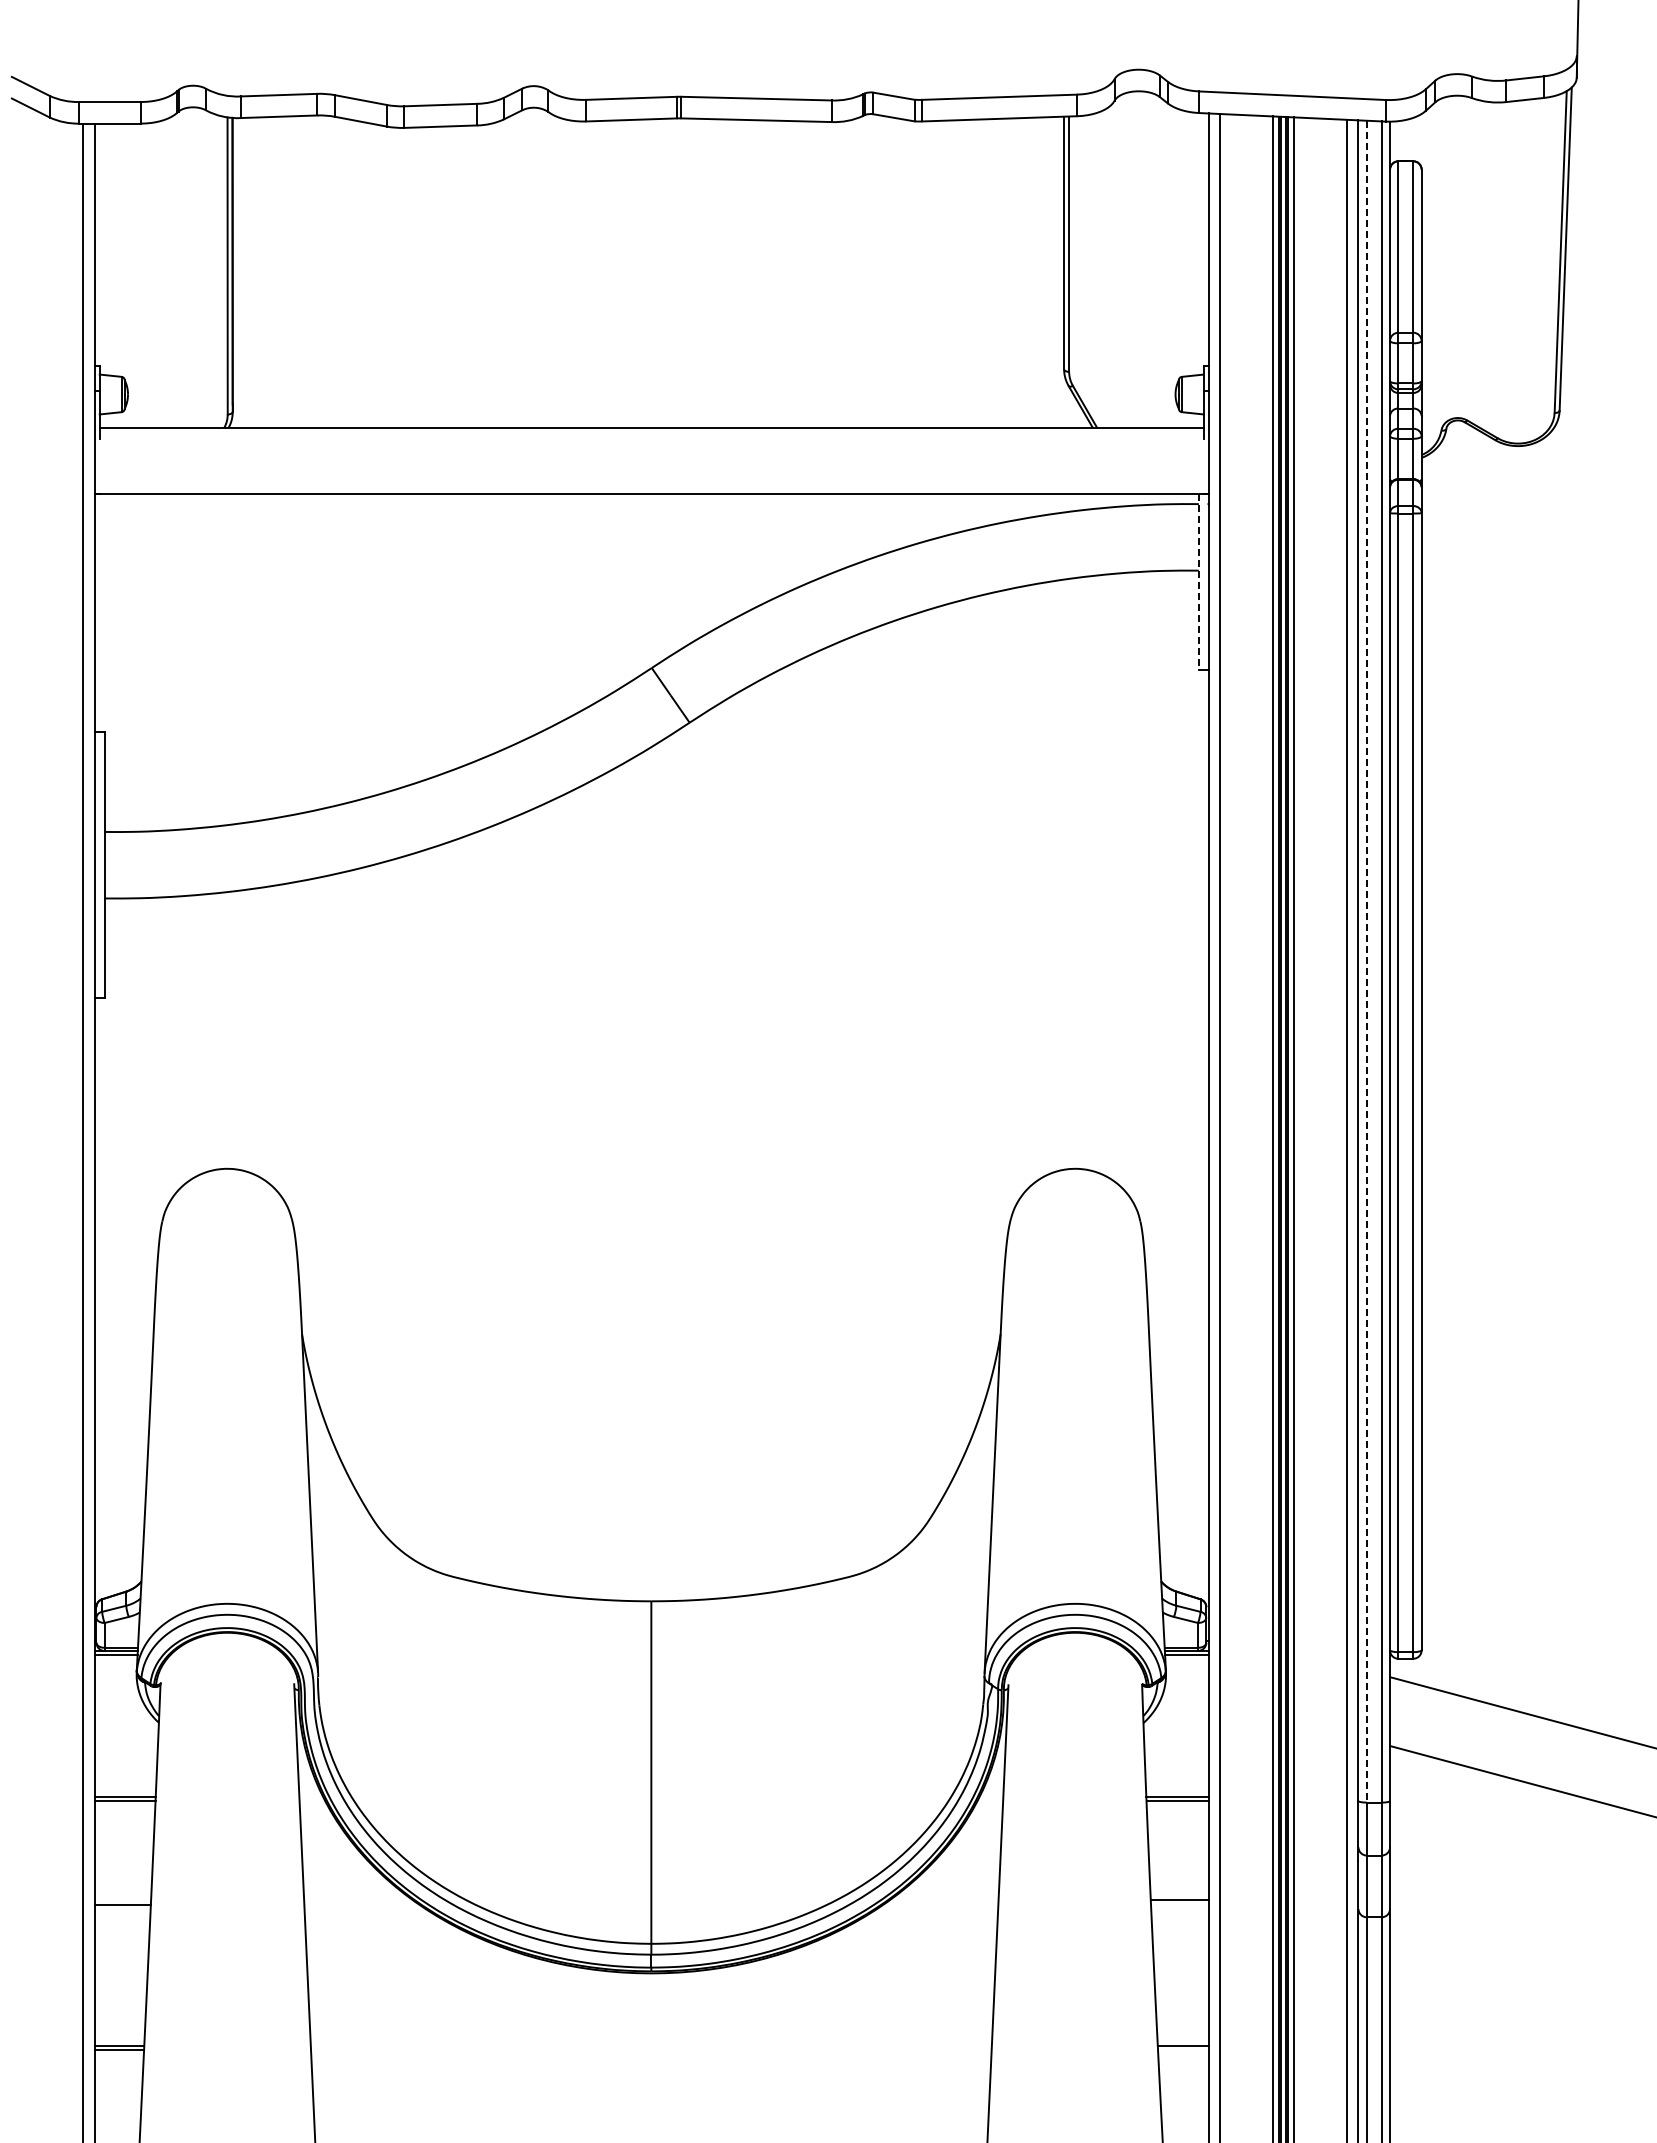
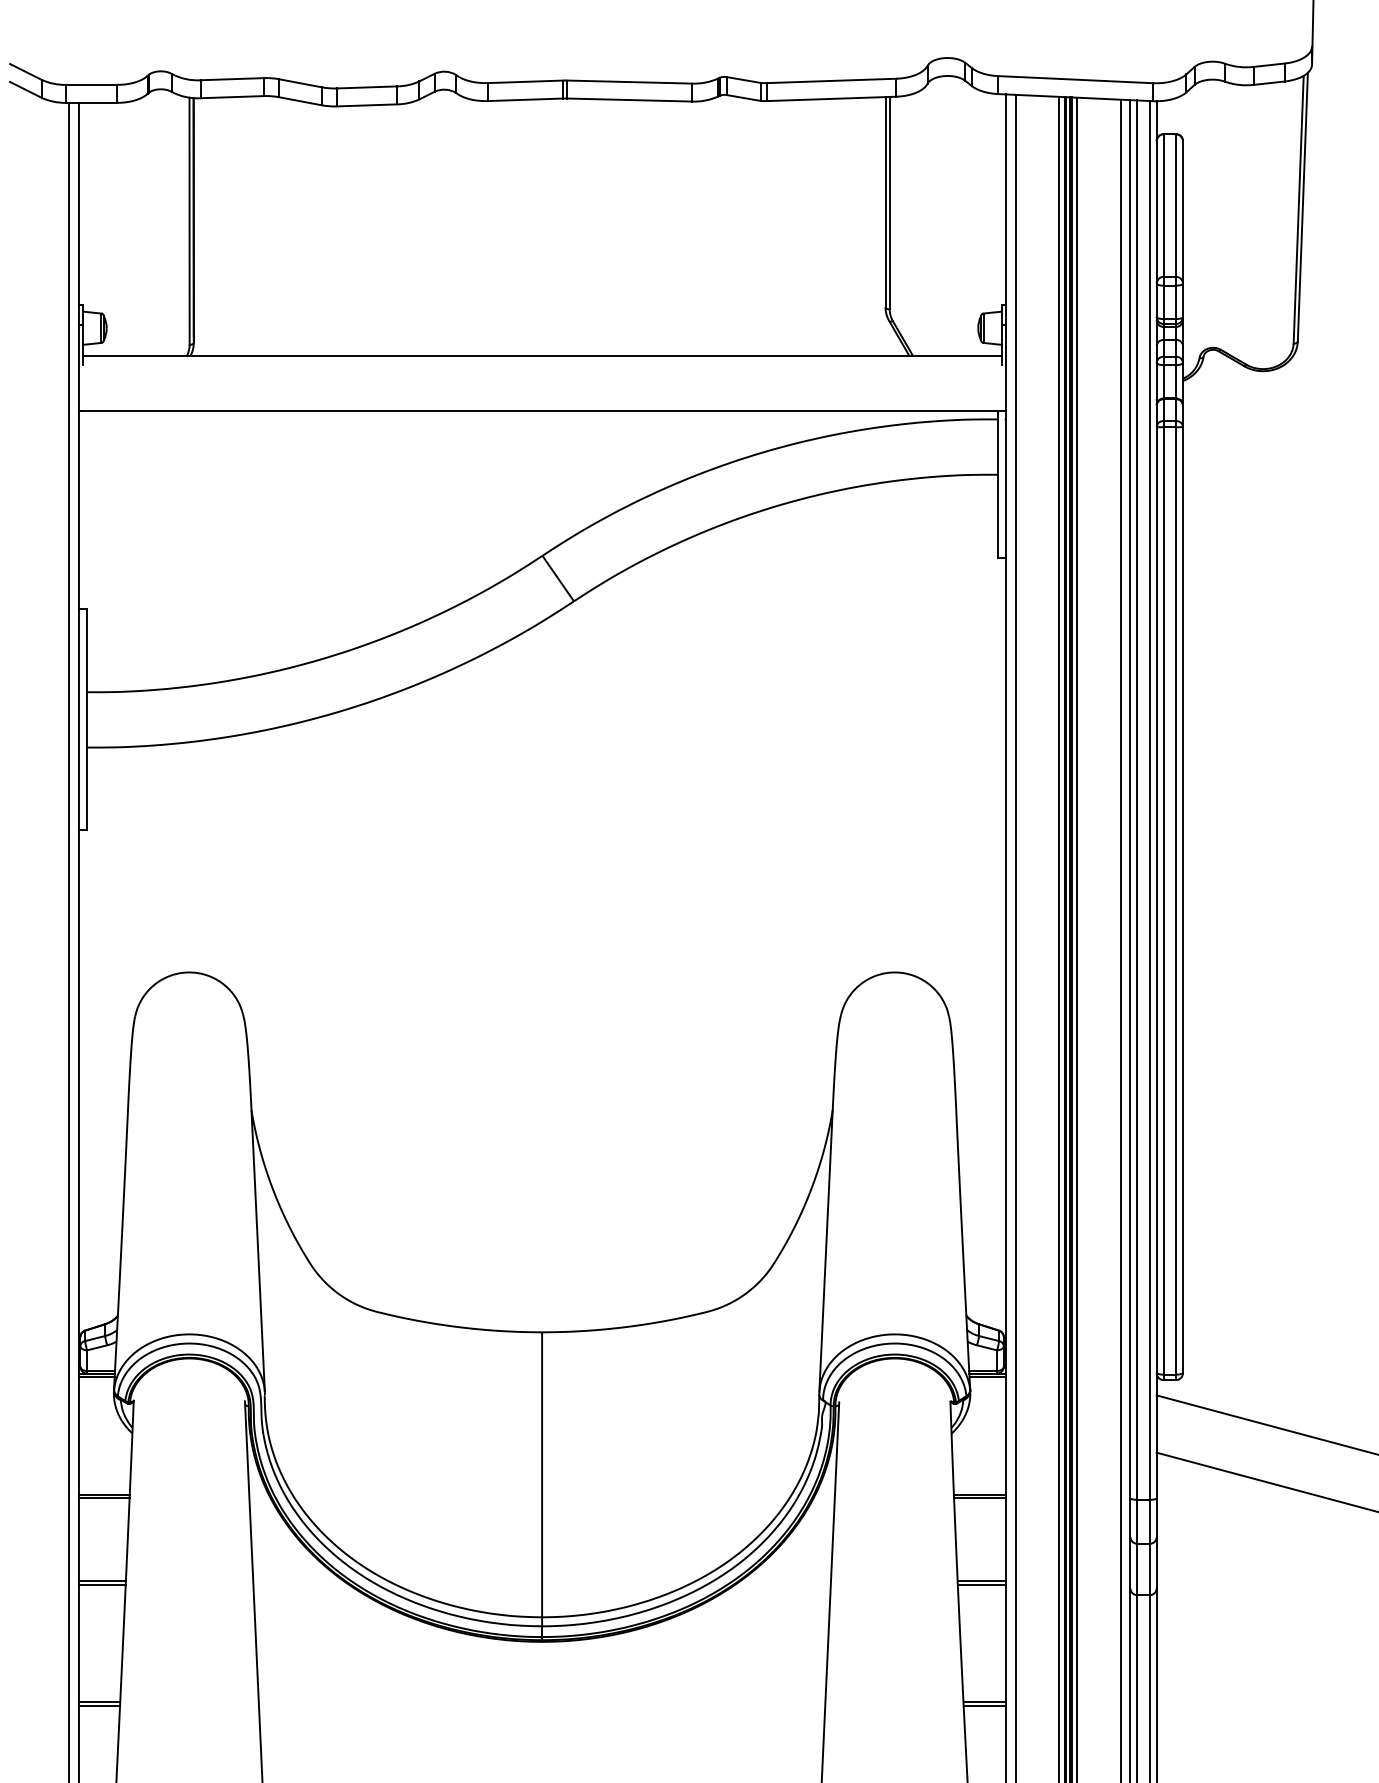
line: (1198, 582) -> (997, 484), dashed -> solid
line: (1366, 961) -> (1137, 799), dashed -> solid
line: (122, 1900) -> (102, 1581), added
line: (1179, 1904) -> (981, 1584), added
line: (1183, 2050) -> (984, 1706), added

